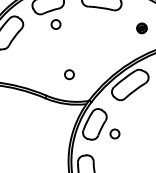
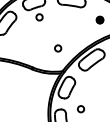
circle: (69, 74) -> (58, 48), moved
circle: (114, 133) -> (80, 108), moved

